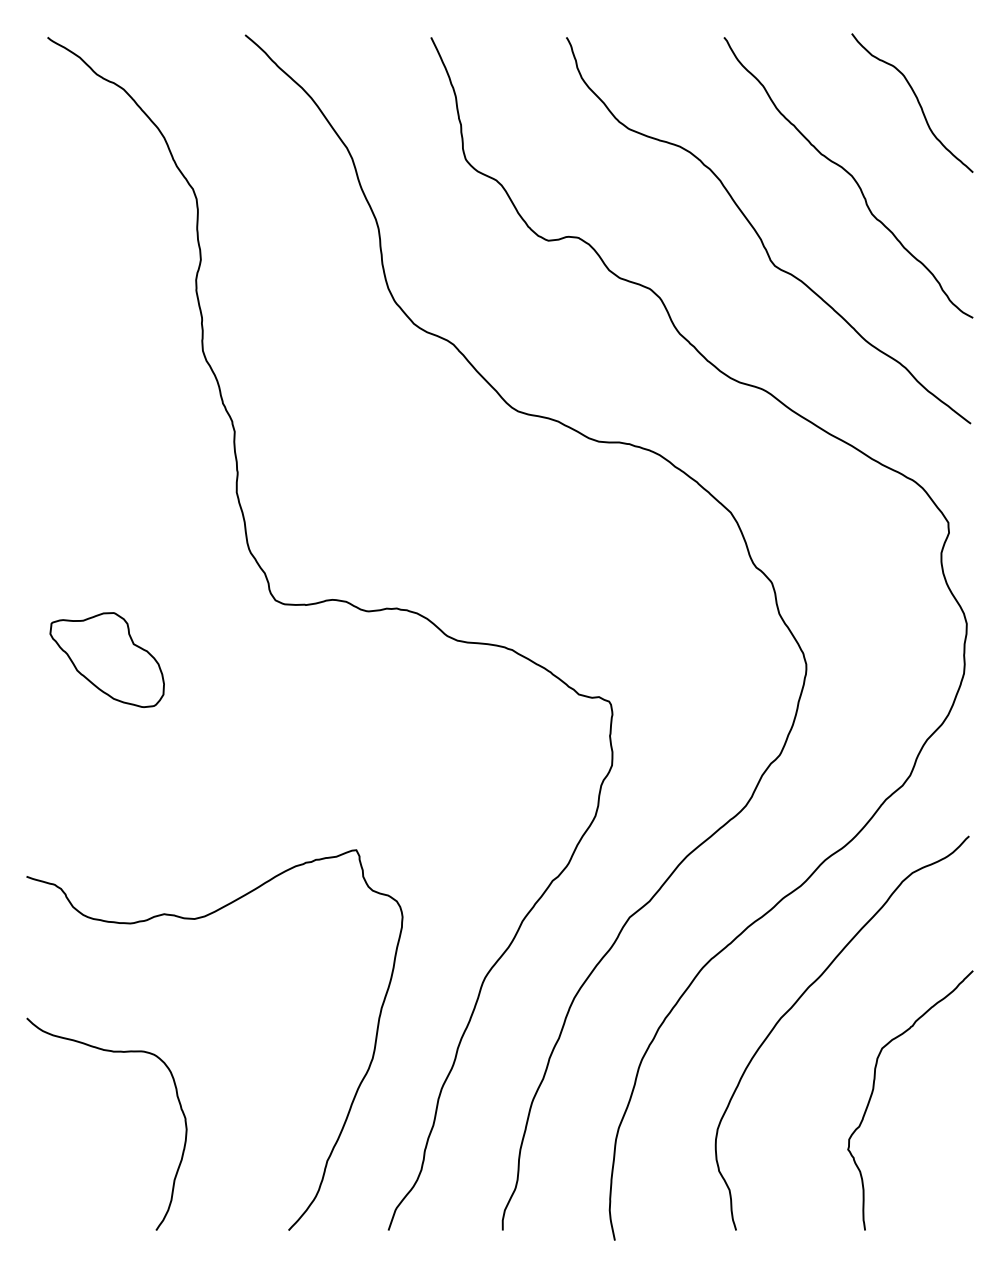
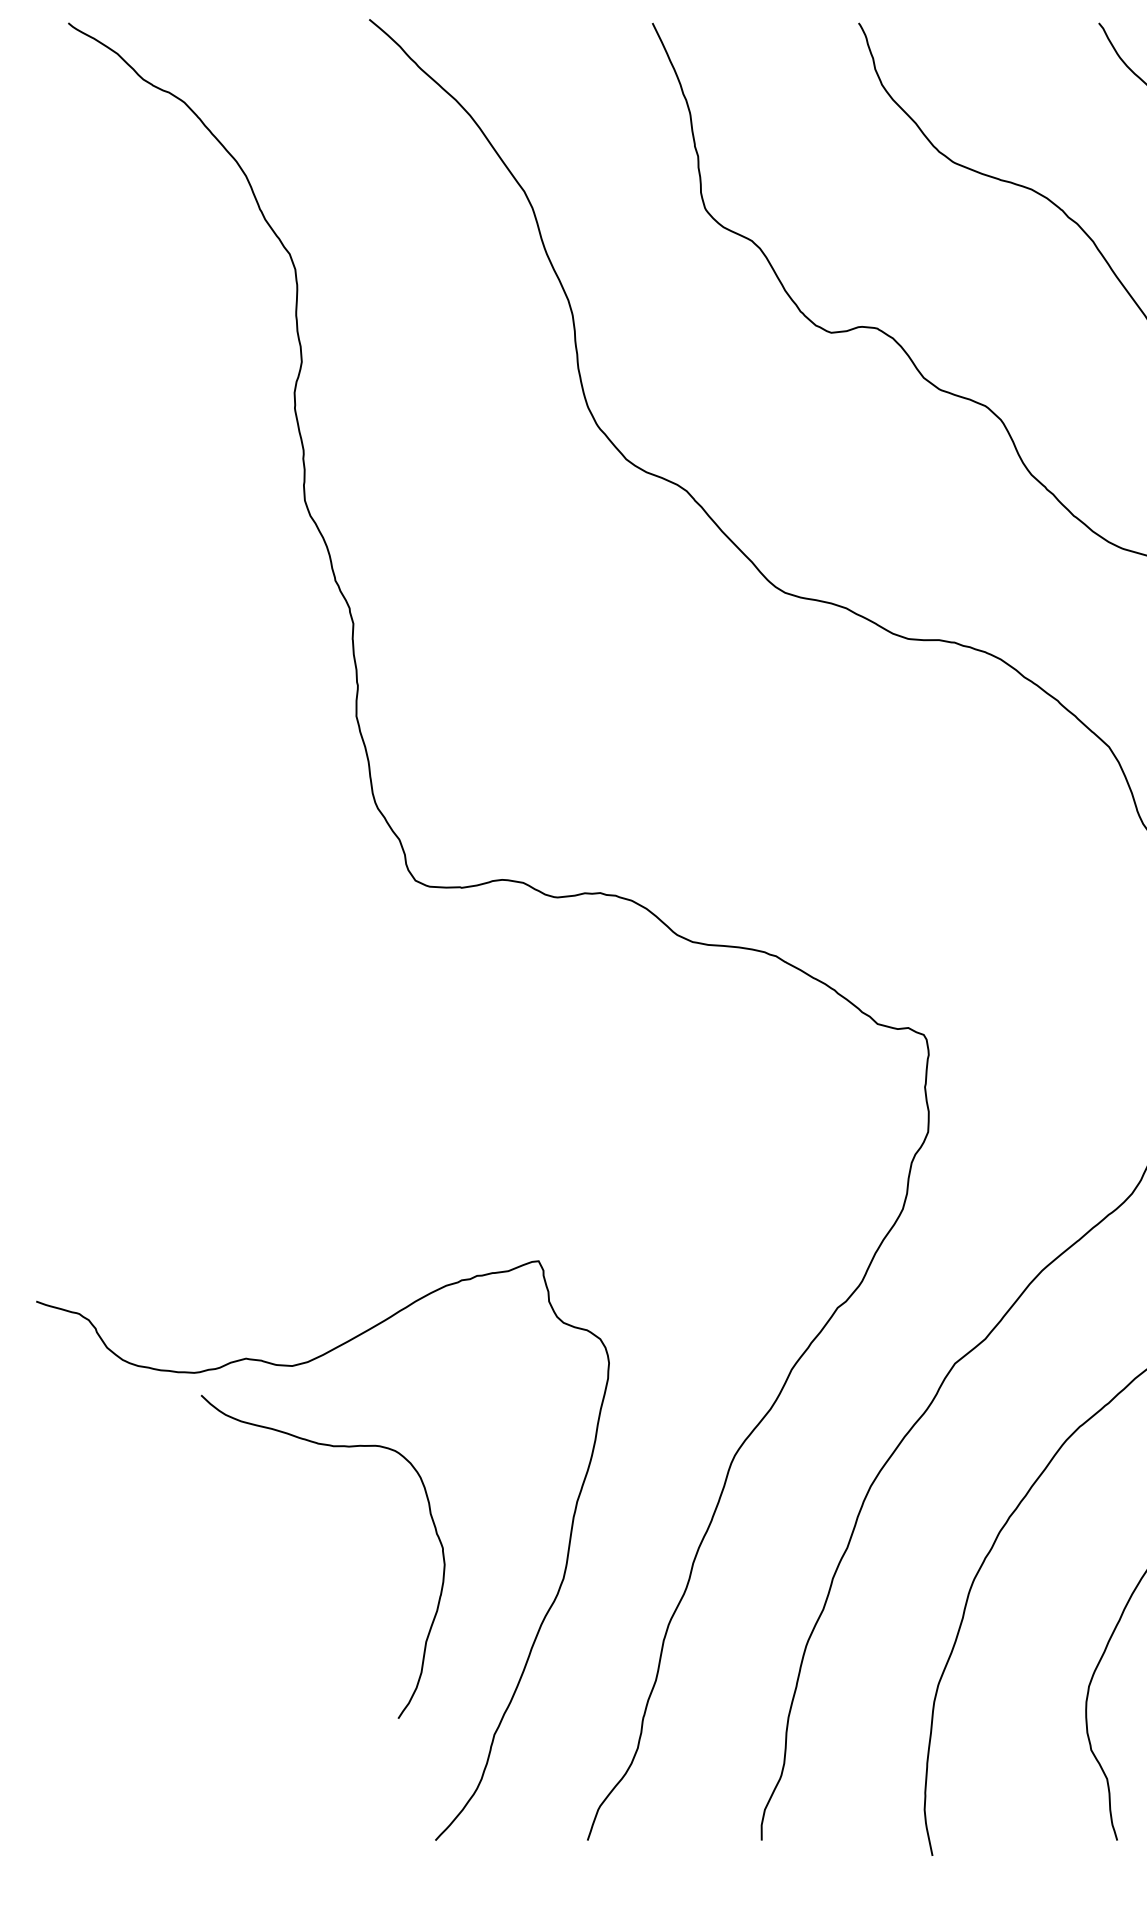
part: (106, 659) -> (158, 970), removed
curve: (111, 1052) -> (330, 1447), moved

